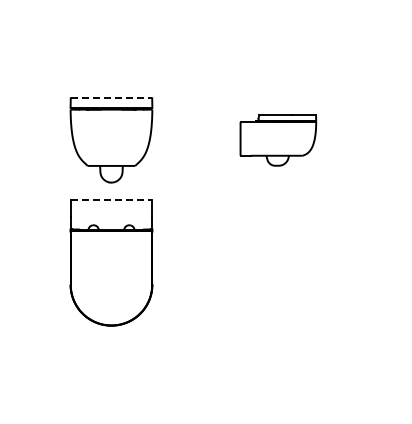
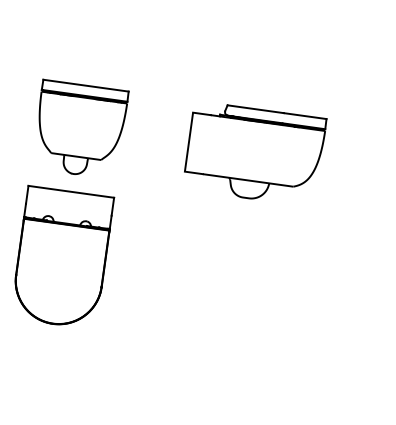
line: (111, 98) -> (86, 85), dashed -> solid
part: (278, 140) -> (254, 154), size x1.67
line: (111, 199) -> (71, 191), dashed -> solid

